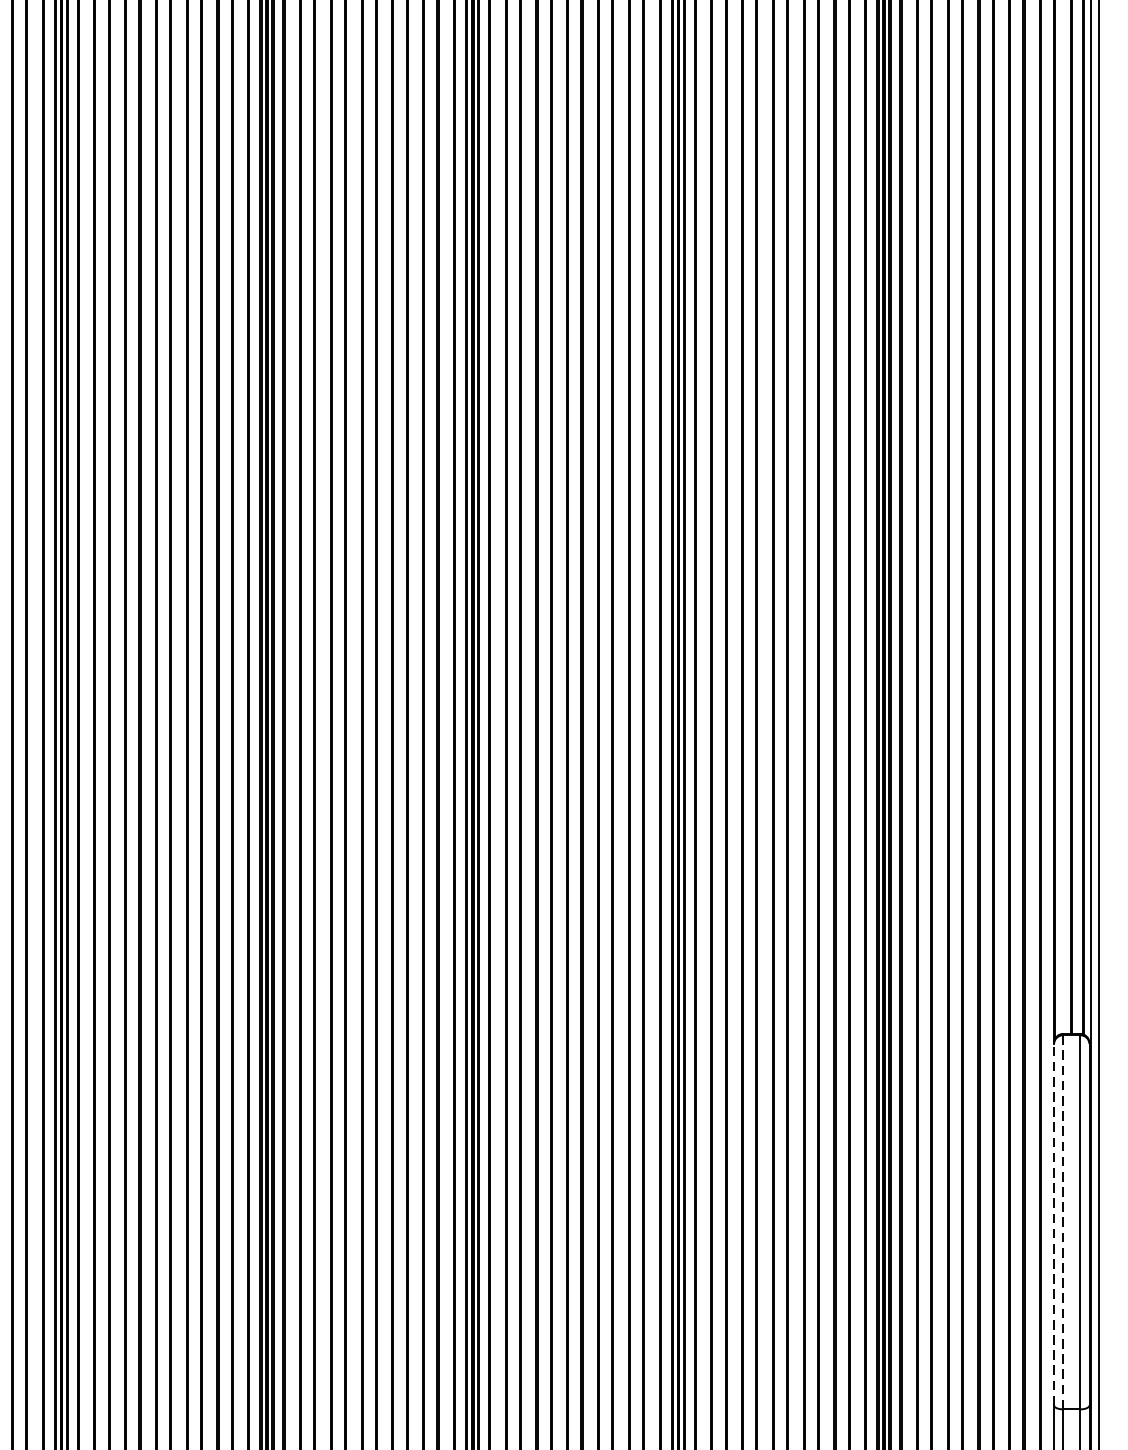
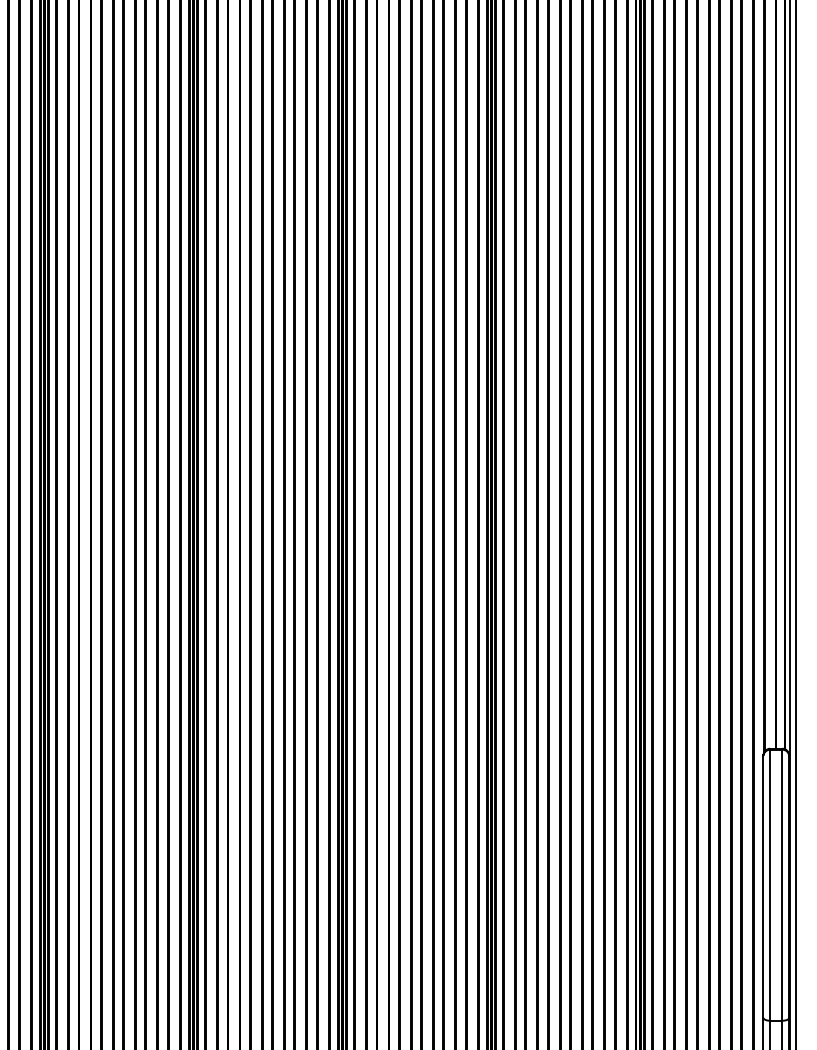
line: (1063, 1222) -> (770, 885), dashed -> solid
line: (1054, 1224) -> (763, 886), dashed -> solid

